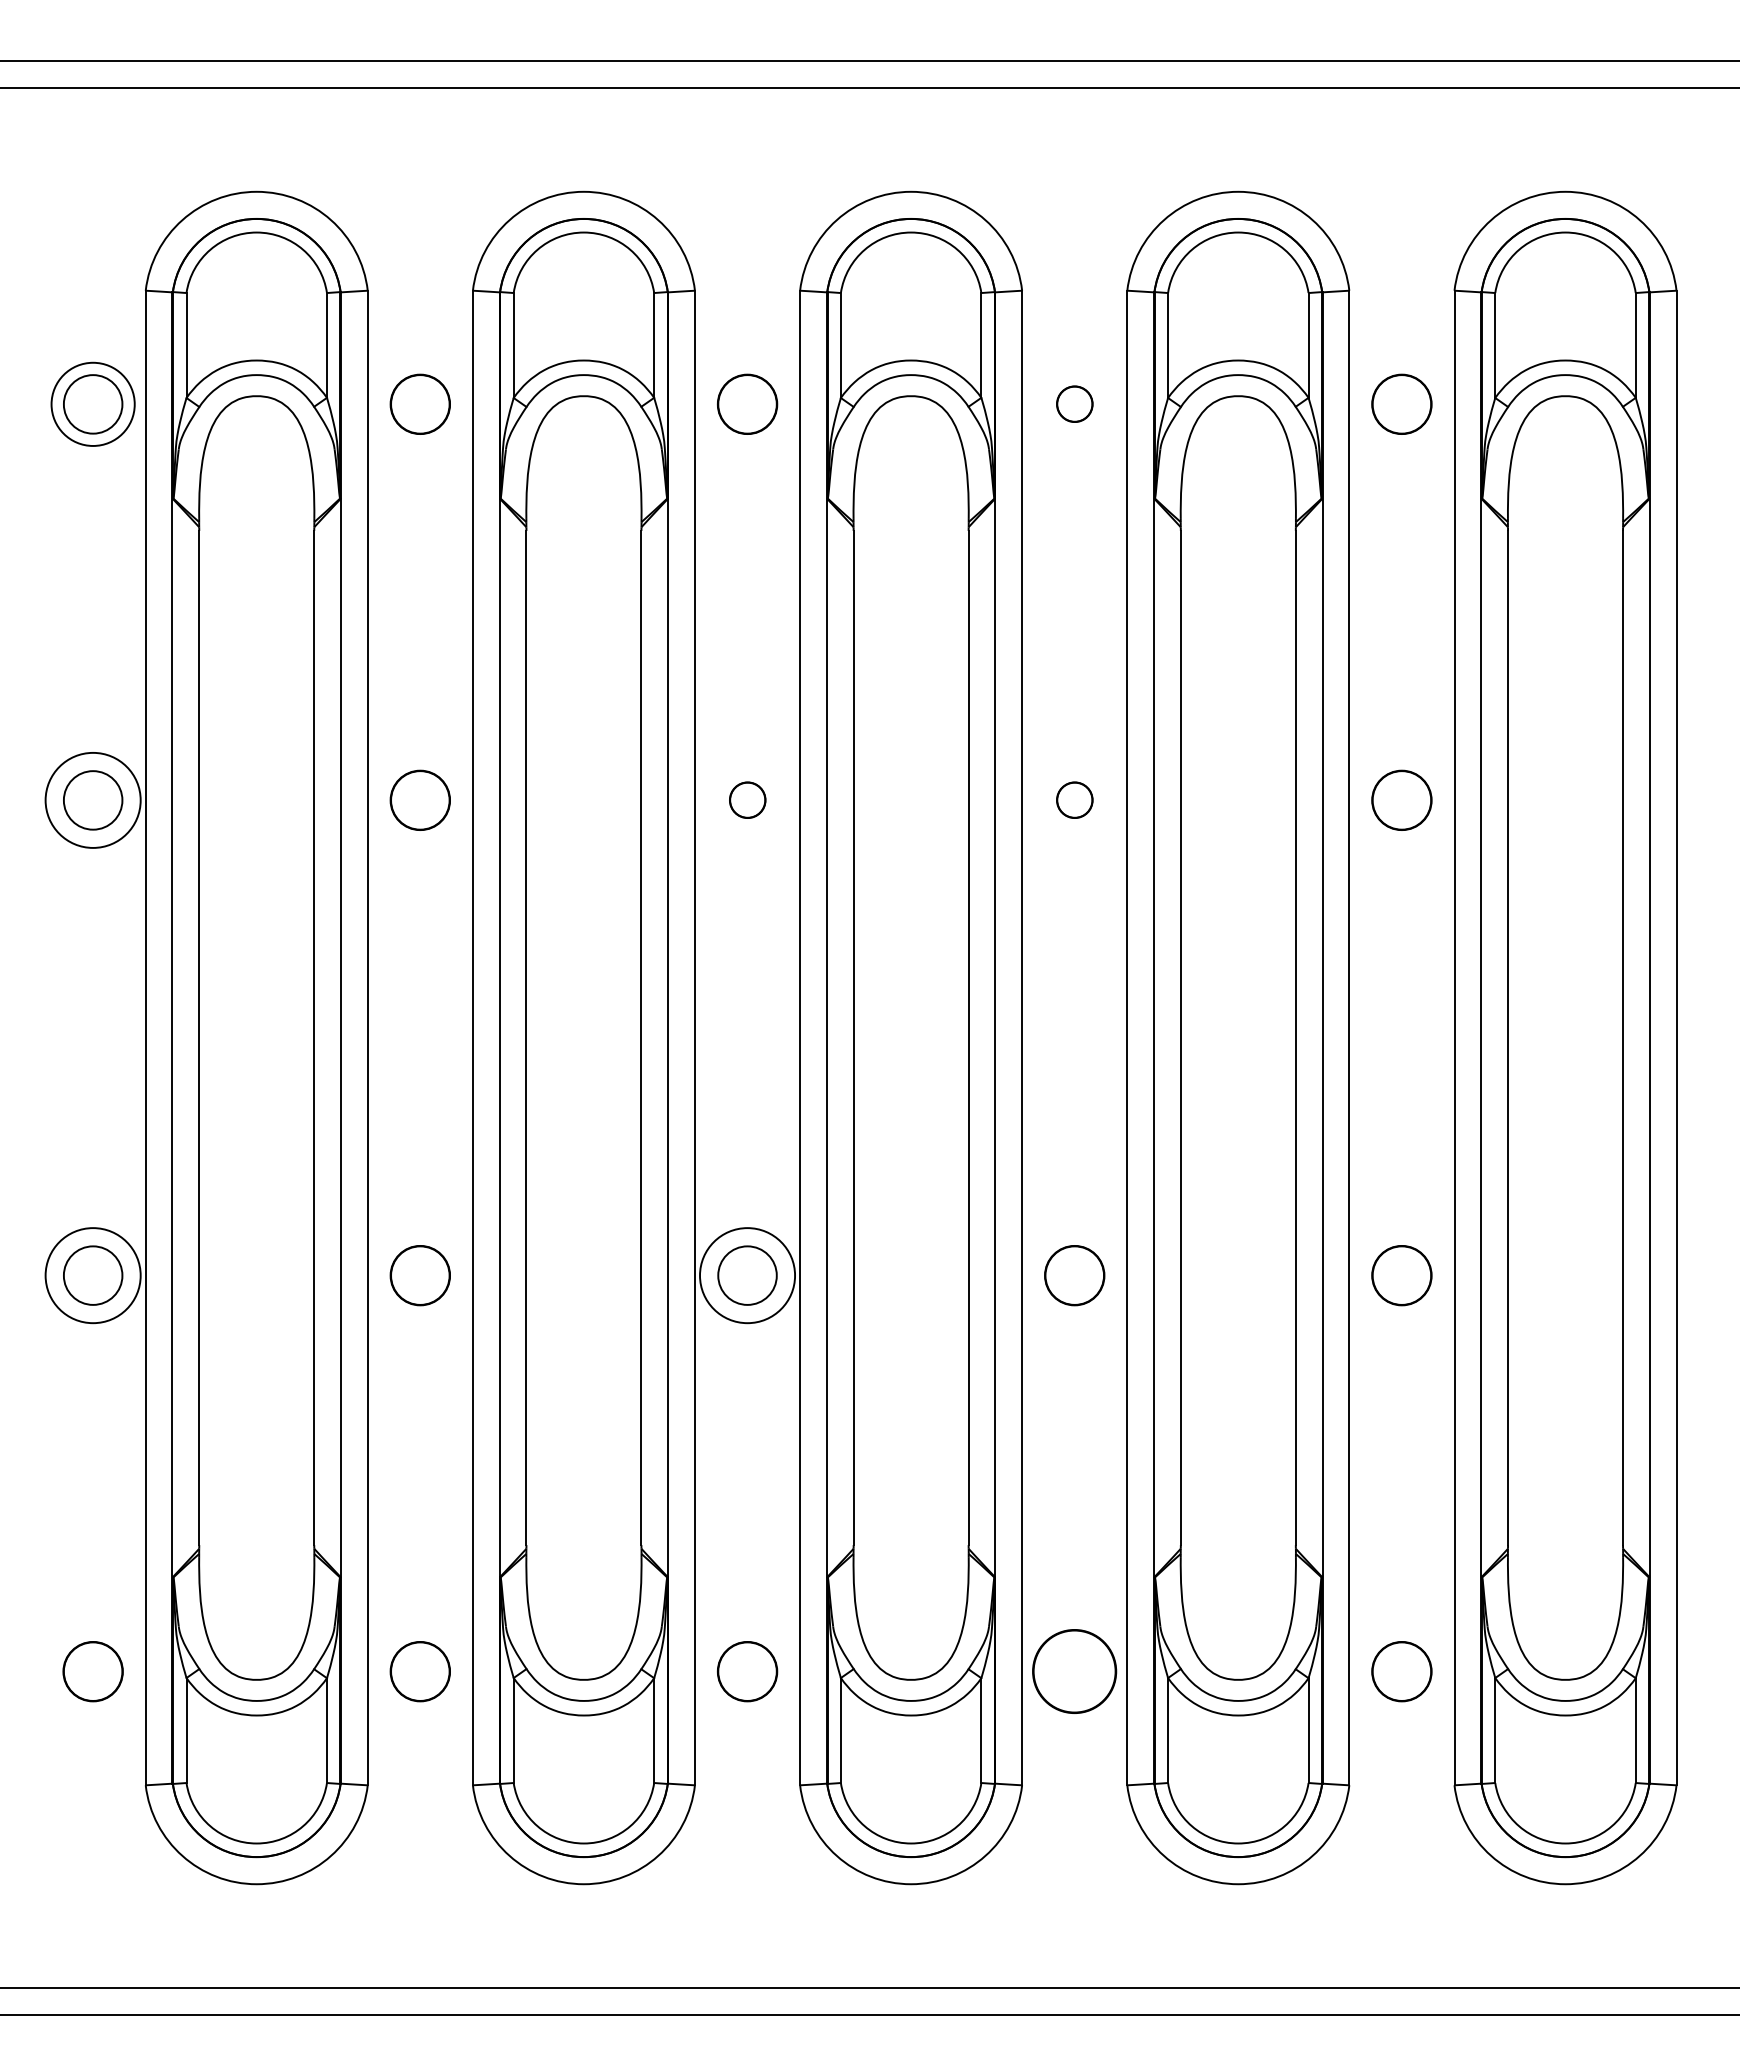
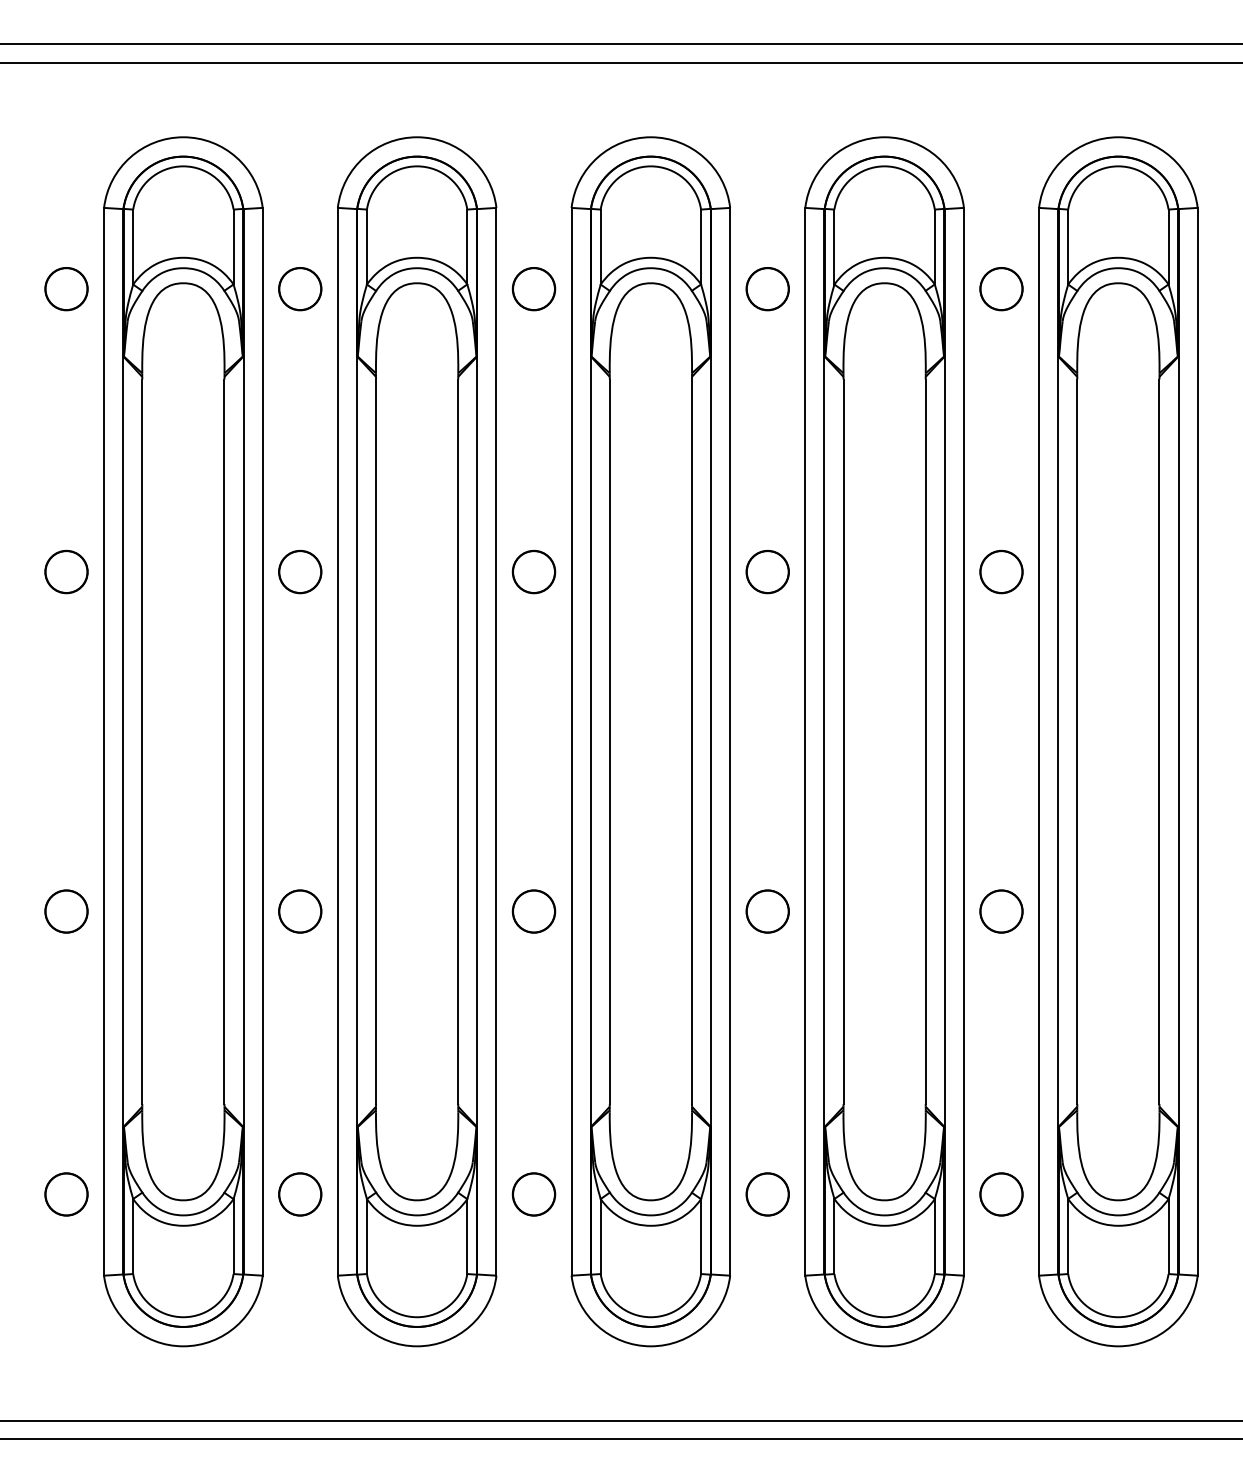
circle: (1074, 403) -> (767, 288), size x1.67
circle: (92, 404) -> (66, 289), size x0.71
circle: (747, 799) -> (533, 571), size x1.67
circle: (1074, 799) -> (767, 571), size x1.67
circle: (92, 800) -> (66, 572), size x0.62
circle: (92, 1275) -> (66, 911), size x0.62
circle: (747, 1275) -> (533, 911), size x0.62
circle: (1074, 1671) -> (767, 1194), size x0.71

